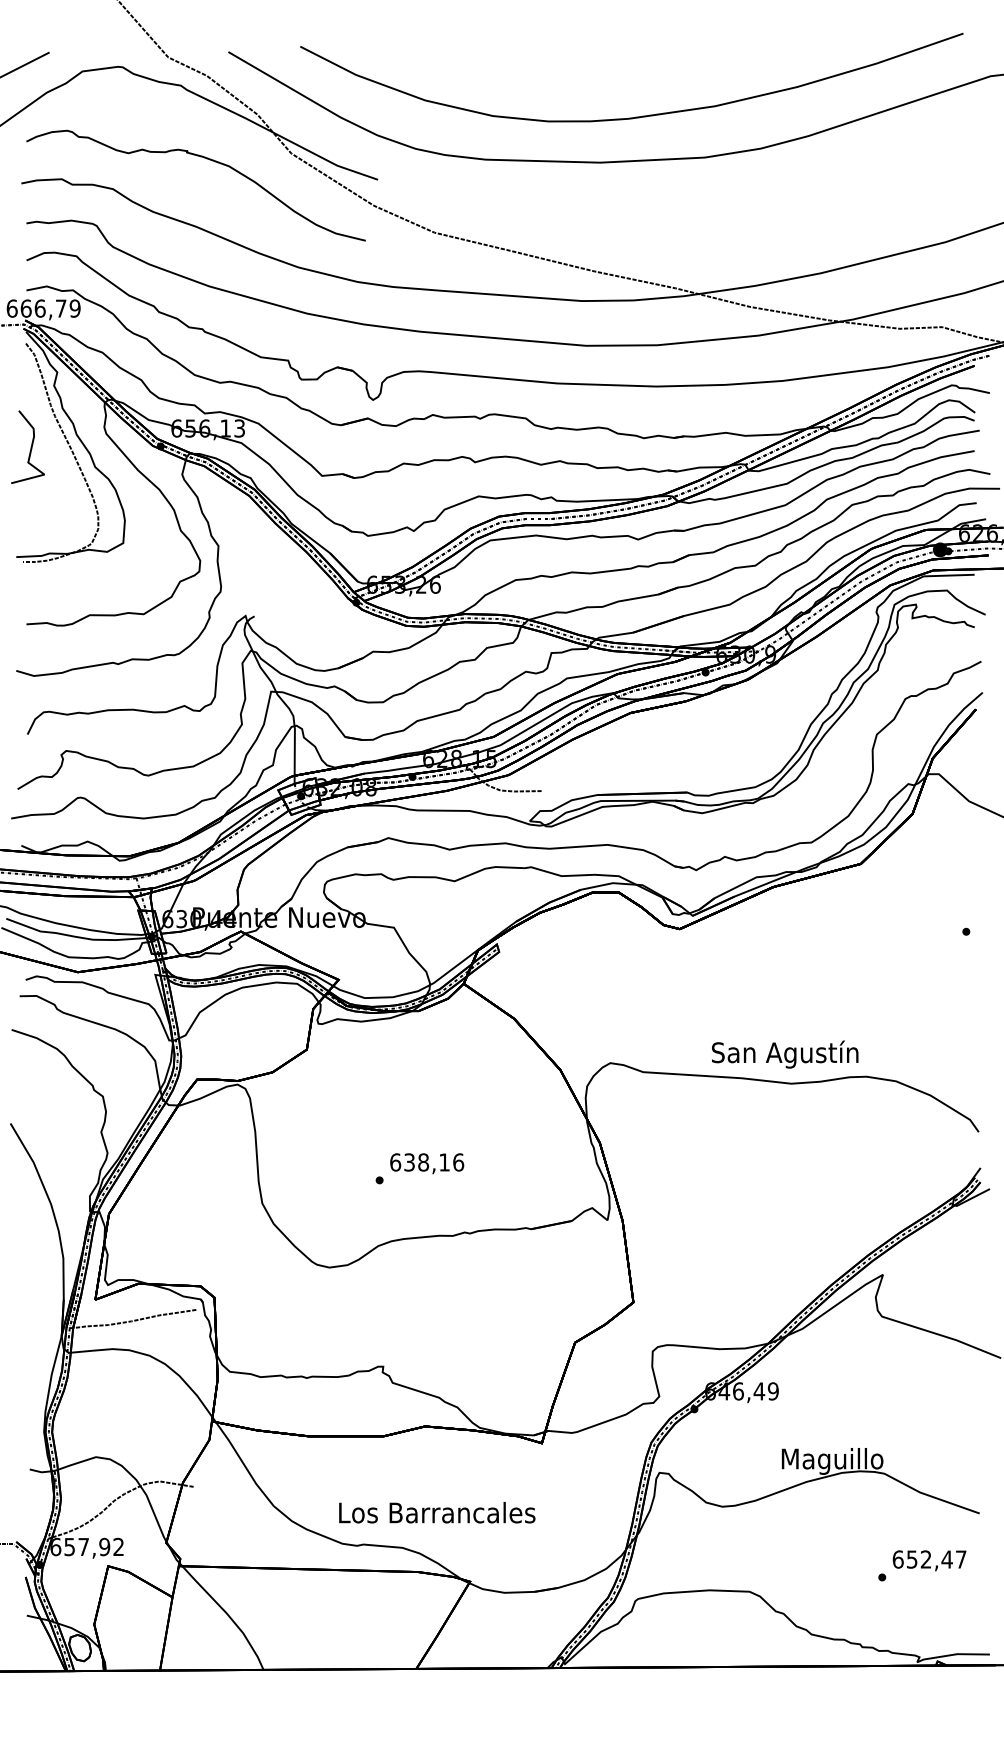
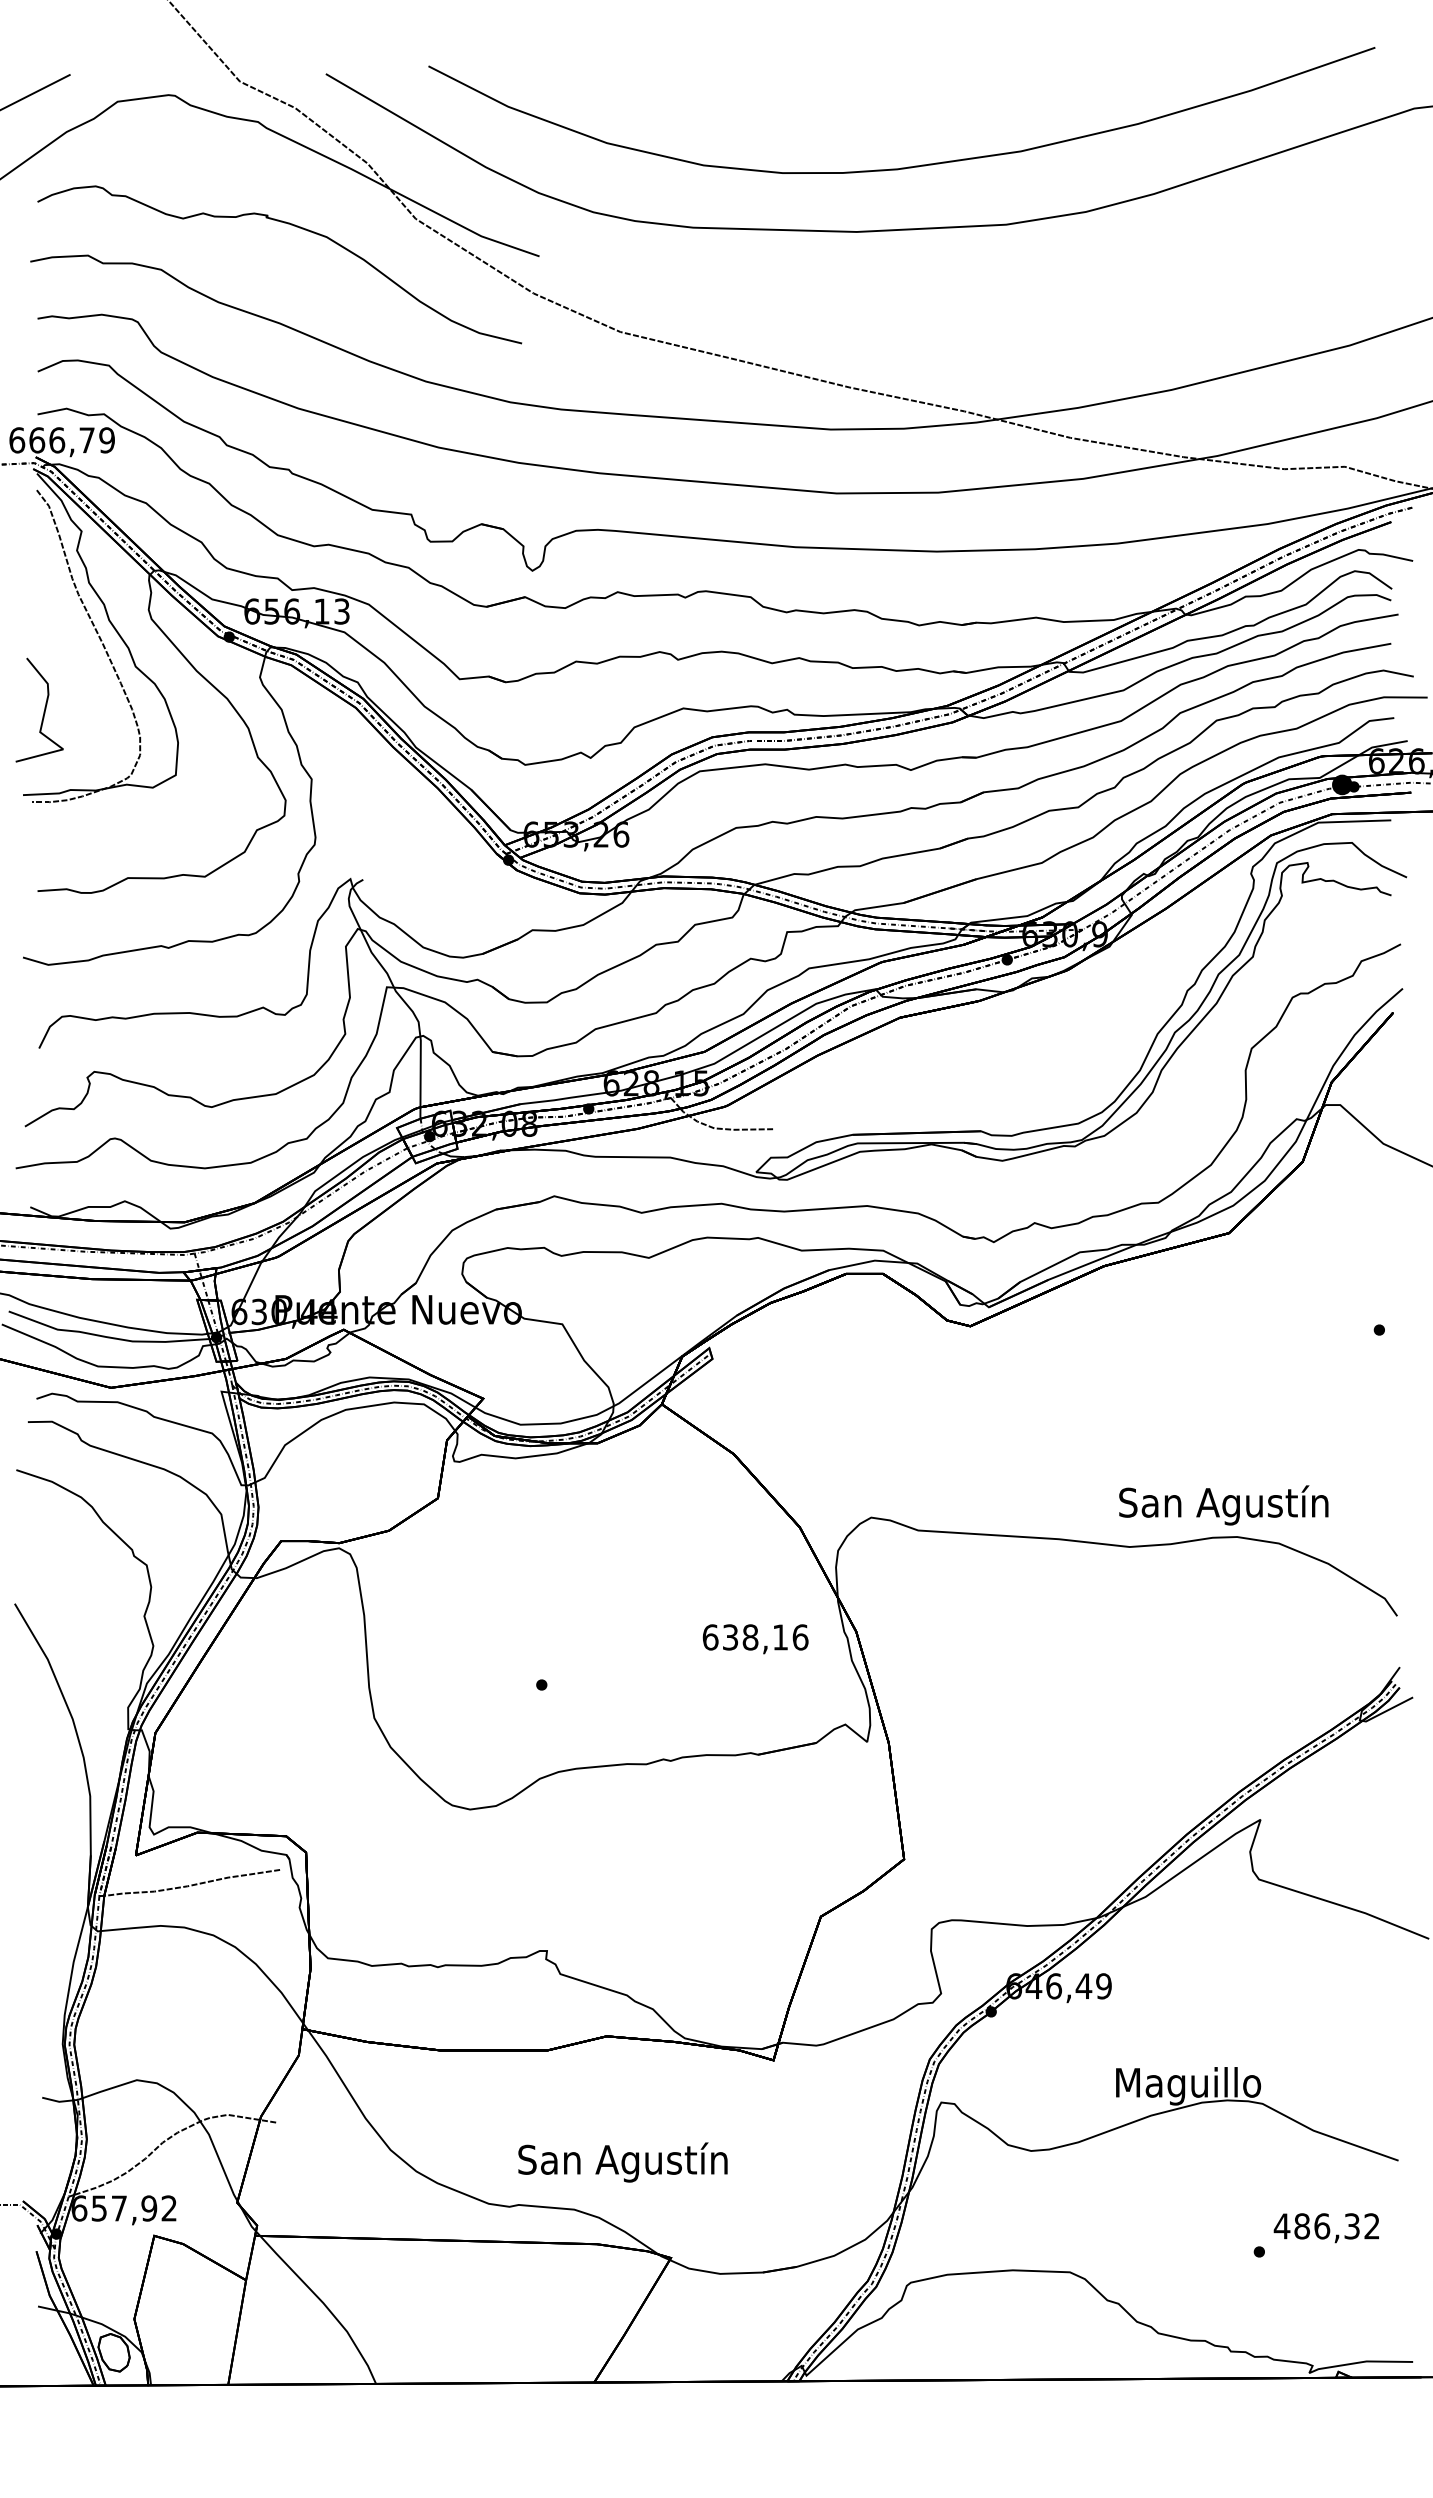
curve: (30, 448) -> (43, 711), moved
text: (784, 1054) -> (1223, 1505), moved
text: (427, 1163) -> (755, 1639), moved
text: (437, 1514) -> (624, 2162), Los Barrancales -> San Agustín
text: (929, 1559) -> (1326, 2226), 652,47 -> 486,32

